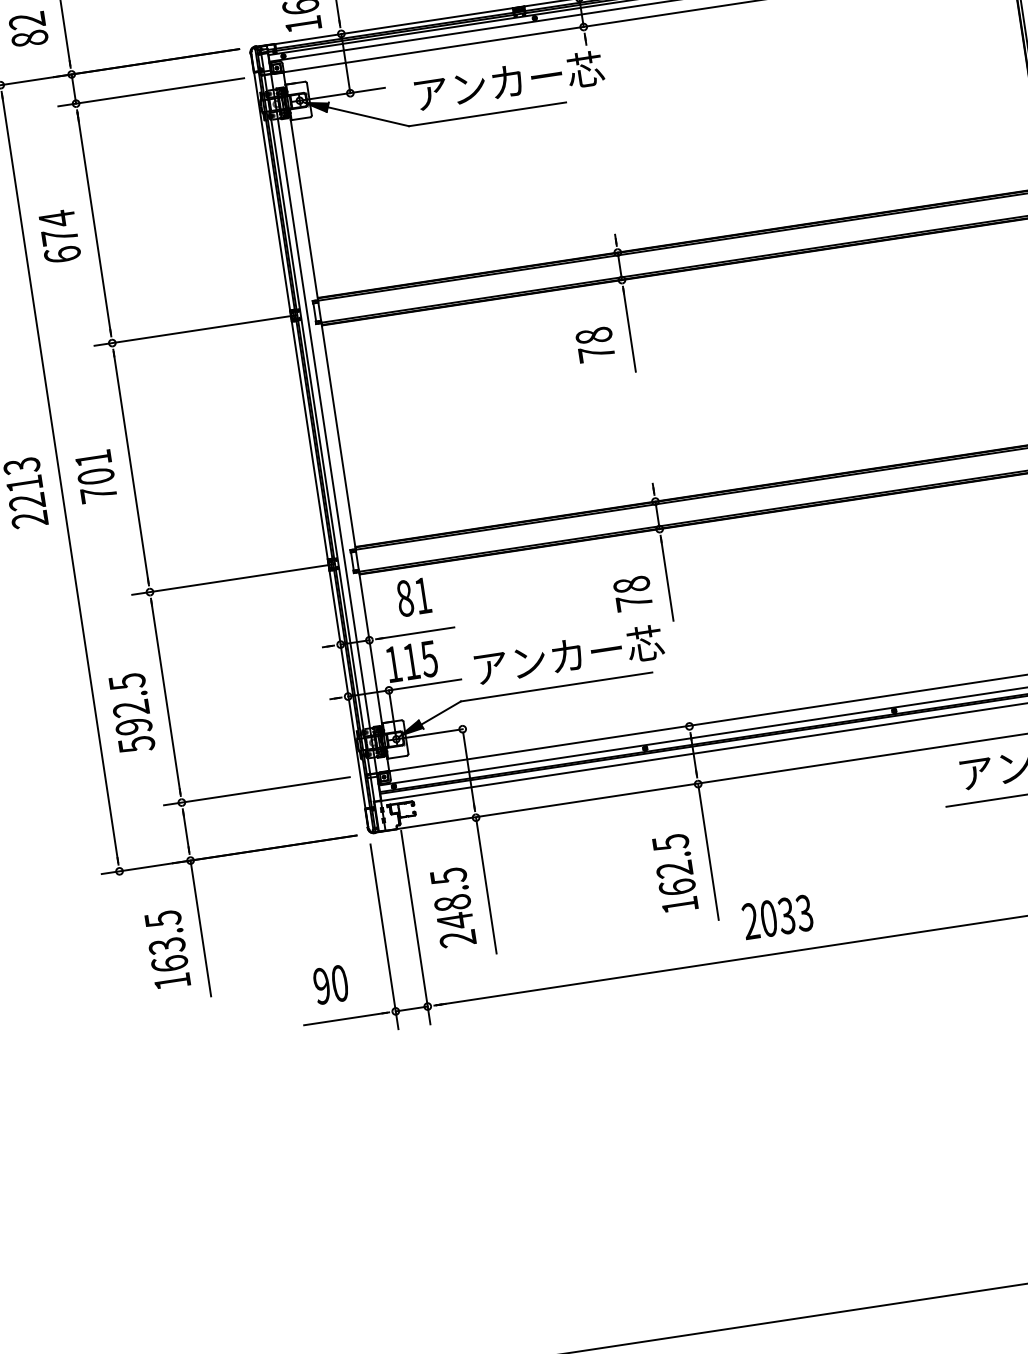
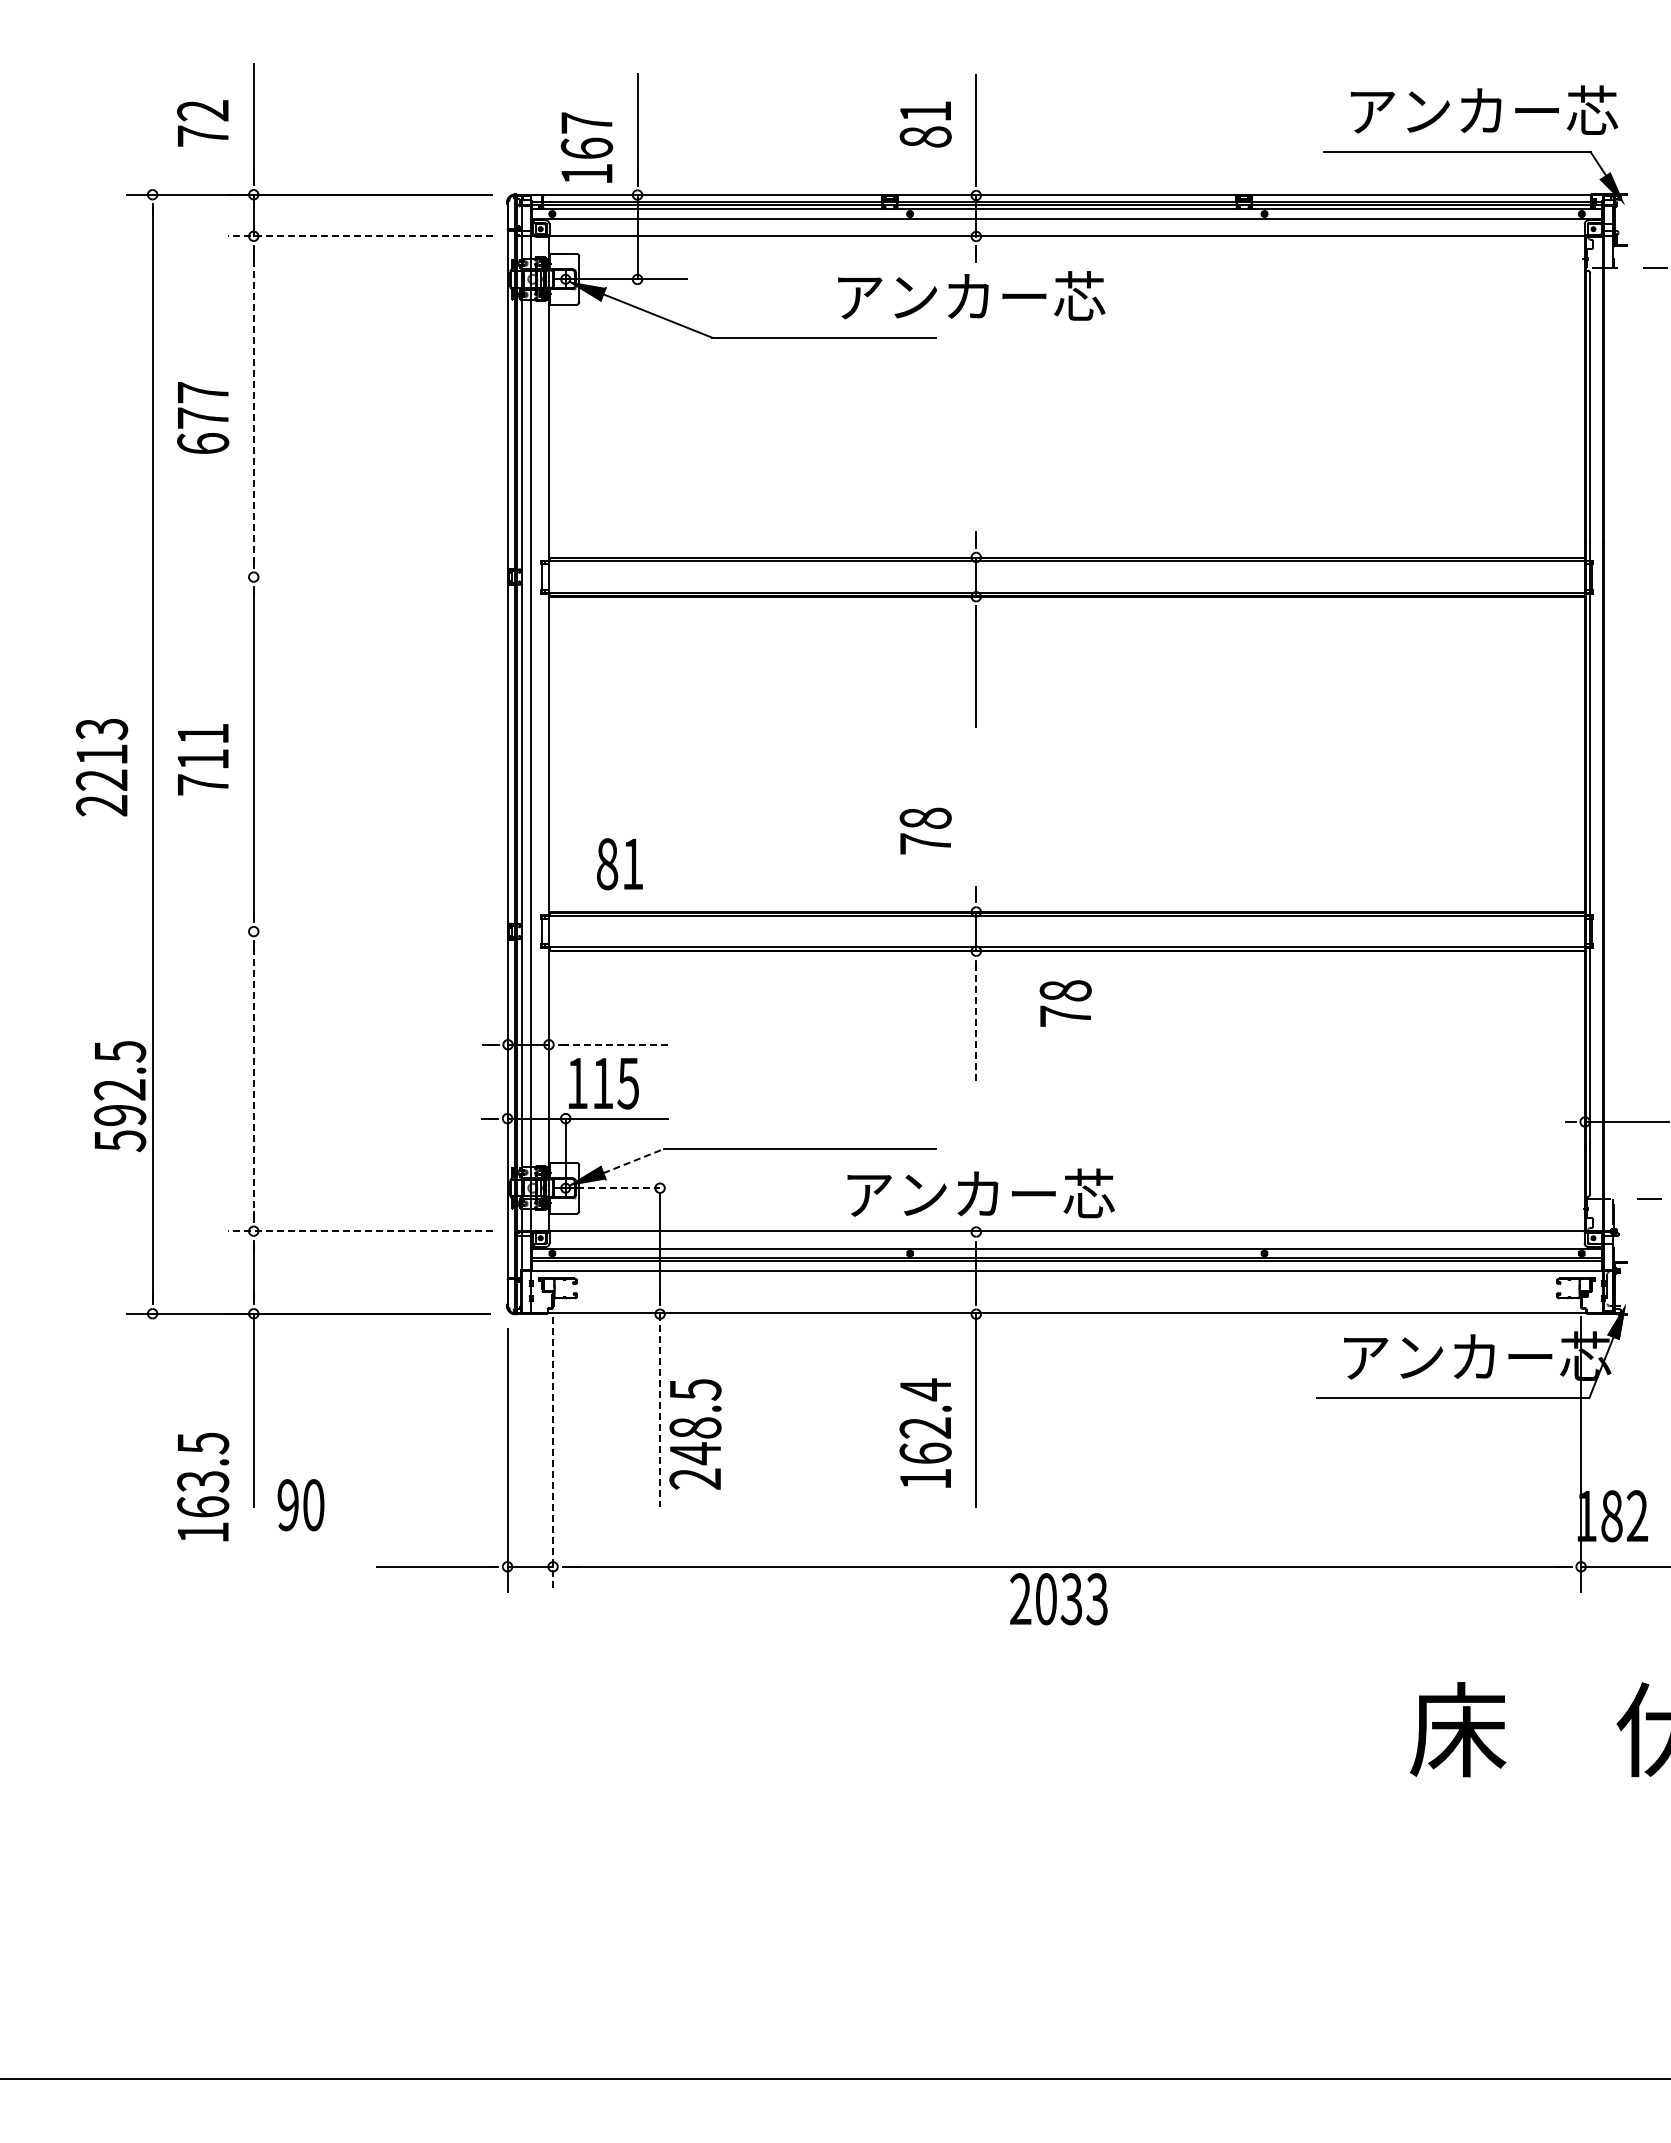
text: (30, 38) -> (203, 135), 82 -> 72
text: (509, 80) -> (971, 295), moved
line: (151, 92) -> (360, 236), solid -> dashed
text: (57, 218) -> (203, 392), 674 -> 677
line: (94, 223) -> (253, 406), solid -> dashed
line: (195, 330) -> (372, 577), removed
text: (595, 344) -> (925, 830), moved
text: (96, 475) -> (203, 758), 701 -> 711
line: (233, 579) -> (372, 931), removed
line: (667, 579) -> (976, 1022), solid -> dashed
text: (632, 593) -> (1065, 1003), moved
text: (413, 597) -> (619, 864), moved
line: (416, 632) -> (616, 1044), solid -> dashed
text: (568, 655) -> (980, 1193), moved
line: (165, 696) -> (253, 1080), solid -> dashed
text: (132, 713) -> (120, 1096), moved
line: (441, 713) -> (633, 1161), solid -> dashed
line: (434, 733) -> (619, 1188), solid -> dashed
line: (256, 791) -> (360, 1231), solid -> dashed
text: (670, 842) -> (925, 1389), 162.5 -> 162.4
line: (486, 885) -> (660, 1410), solid -> dashed
text: (453, 907) -> (695, 1434), moved
text: (777, 917) -> (1058, 1599), moved
line: (416, 927) -> (553, 1454), solid -> dashed
text: (168, 950) -> (203, 1487), moved
text: (330, 985) -> (300, 1505), moved

